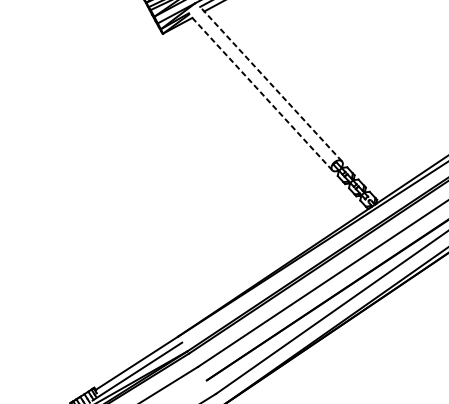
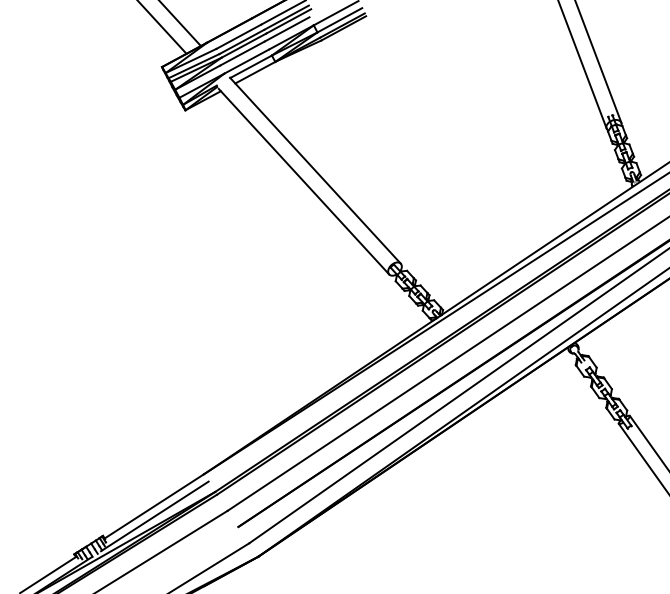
line: (271, 83) -> (315, 170), dashed -> solid
line: (261, 93) -> (303, 181), dashed -> solid

